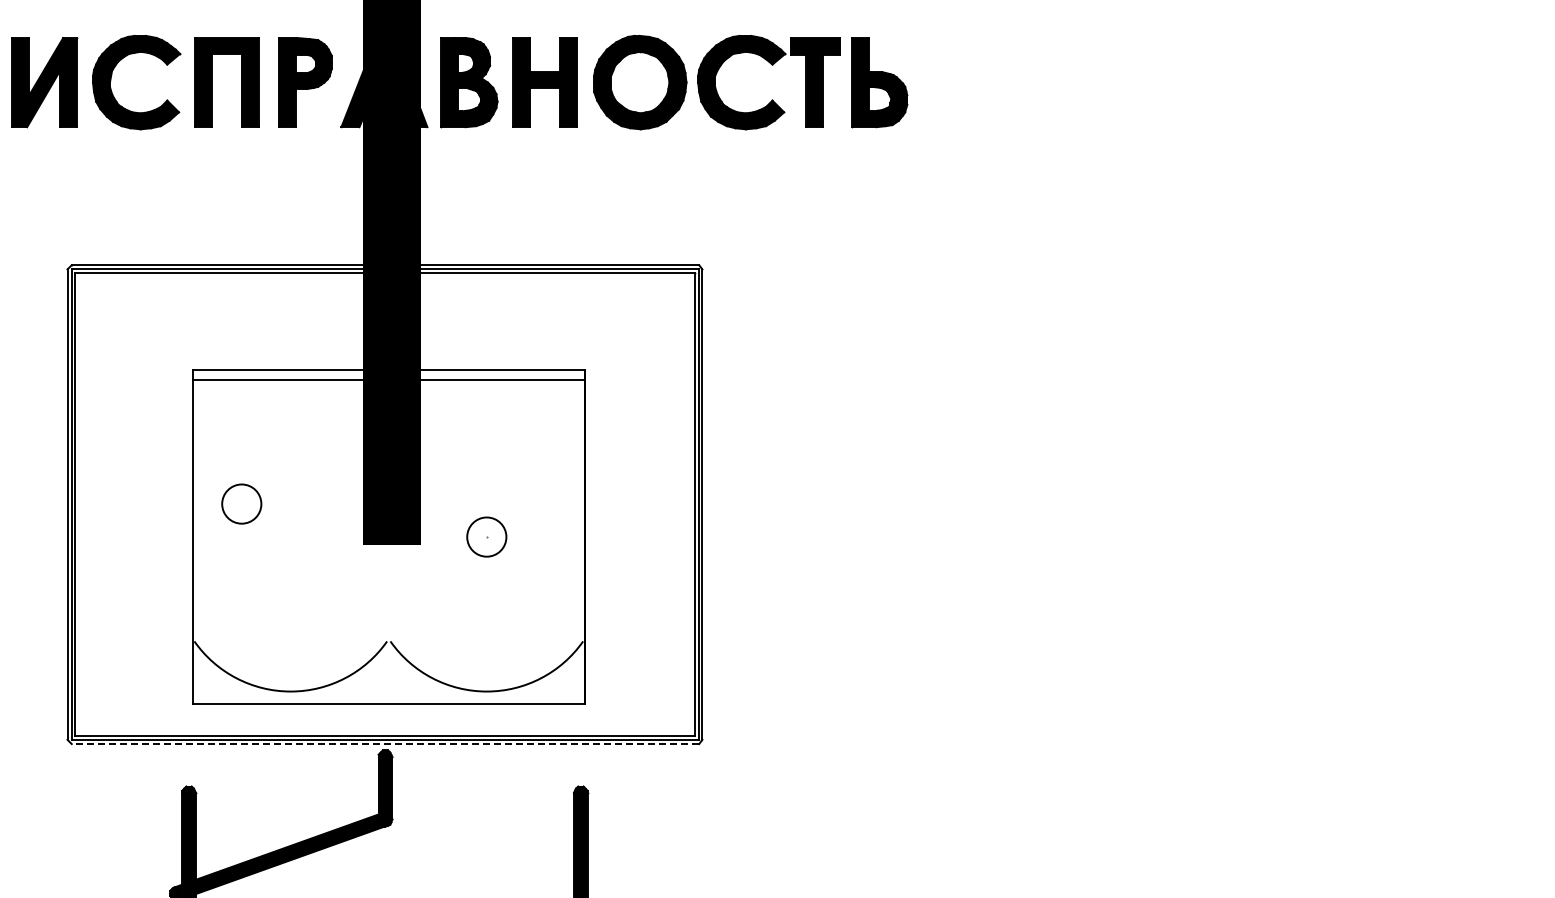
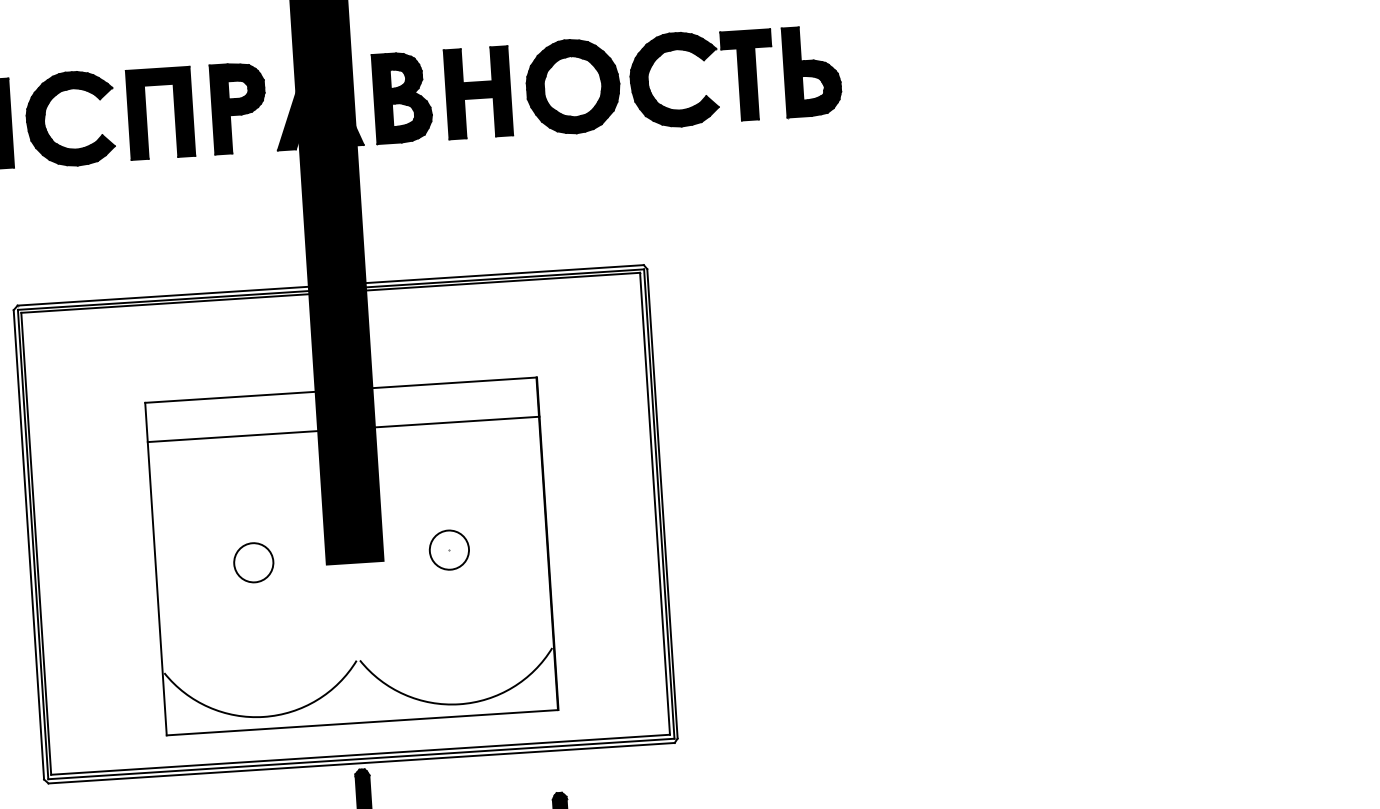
line: (388, 379) -> (343, 429), moved
circle: (241, 503) -> (253, 562), moved
line: (385, 744) -> (361, 763), dashed -> solid

